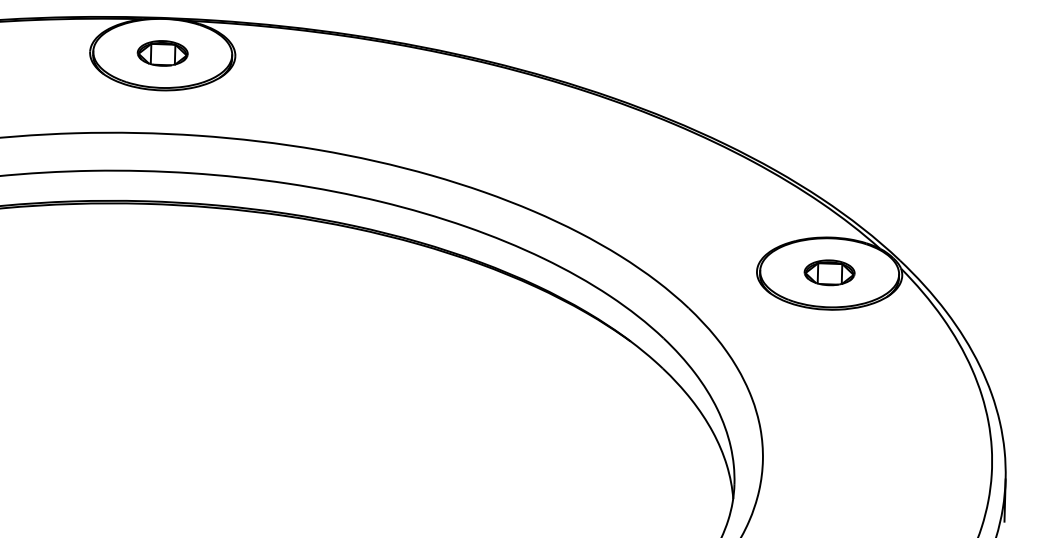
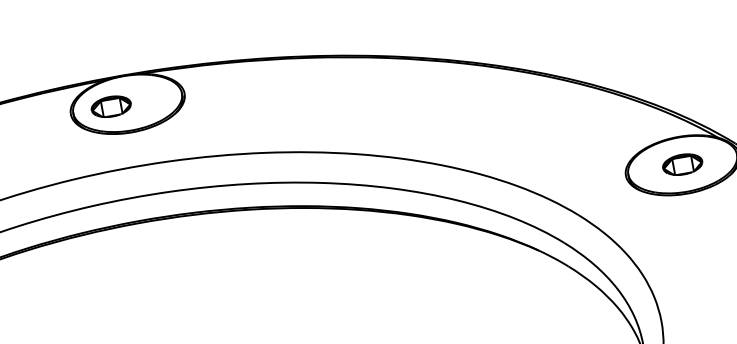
part: (162, 53) -> (111, 106), moved

